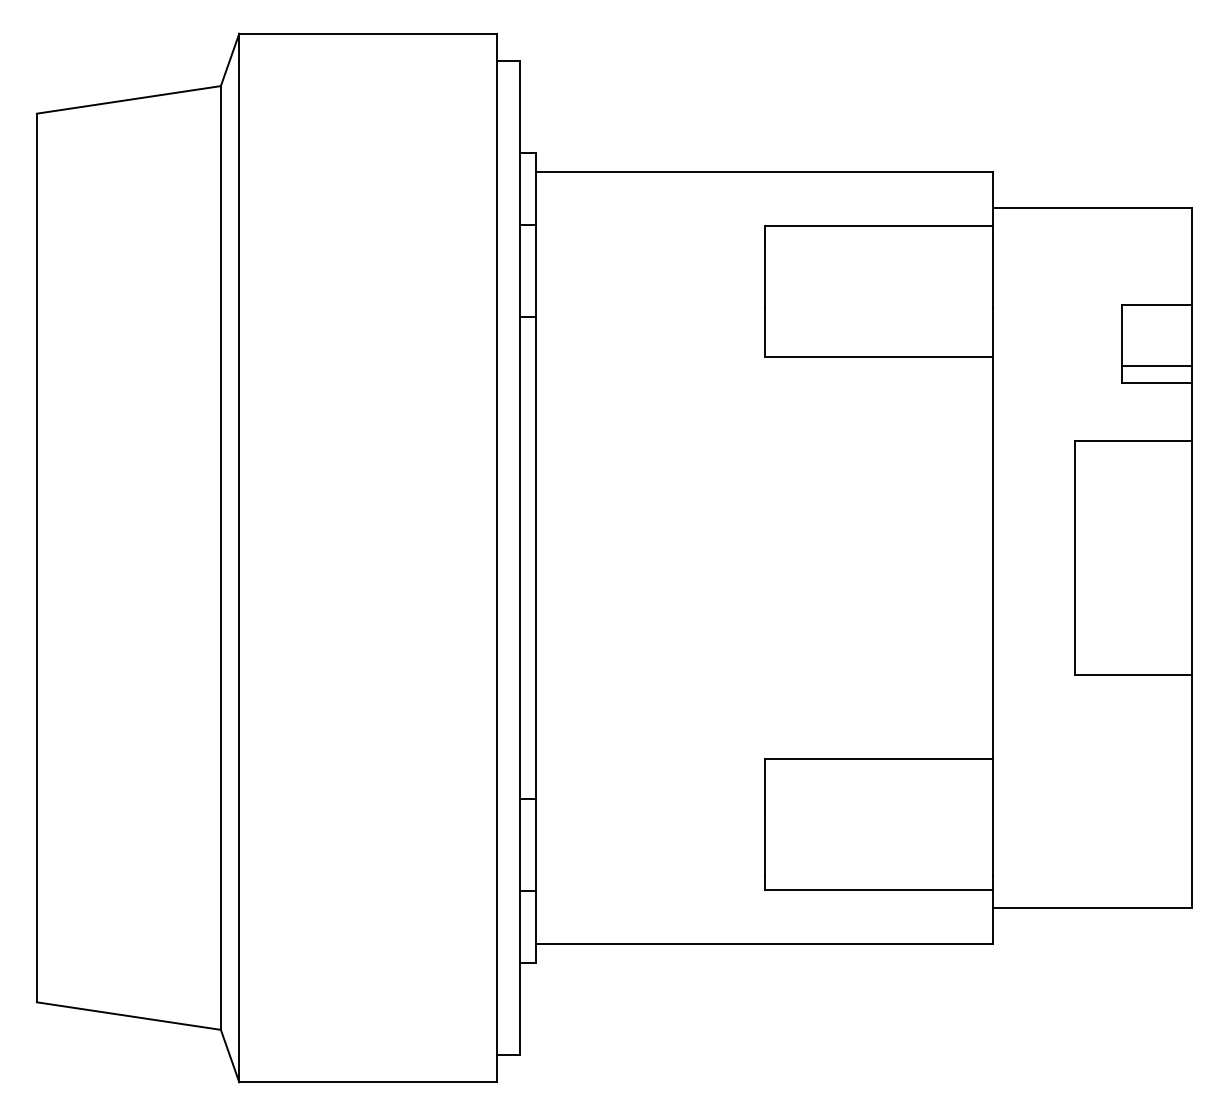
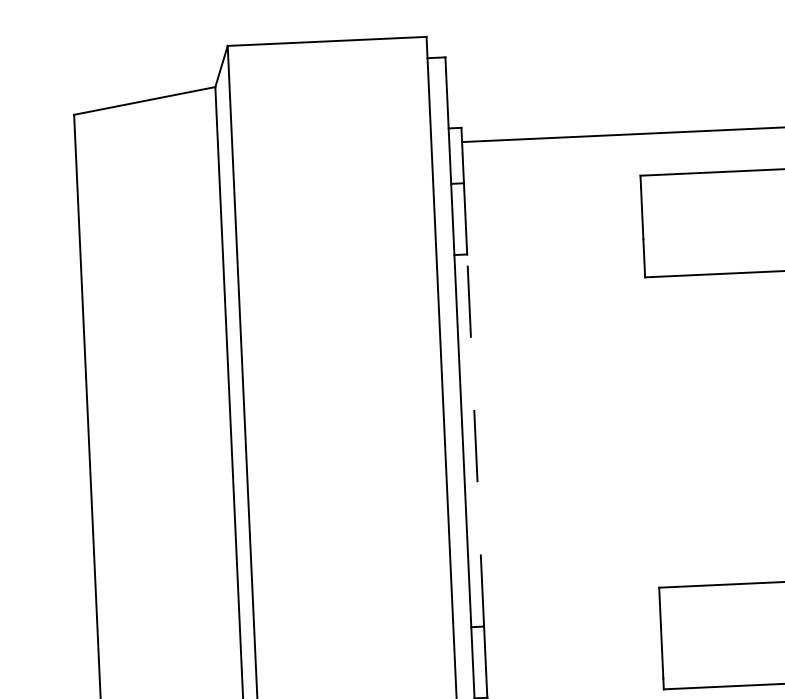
line: (536, 558) -> (475, 440), solid -> dashed

